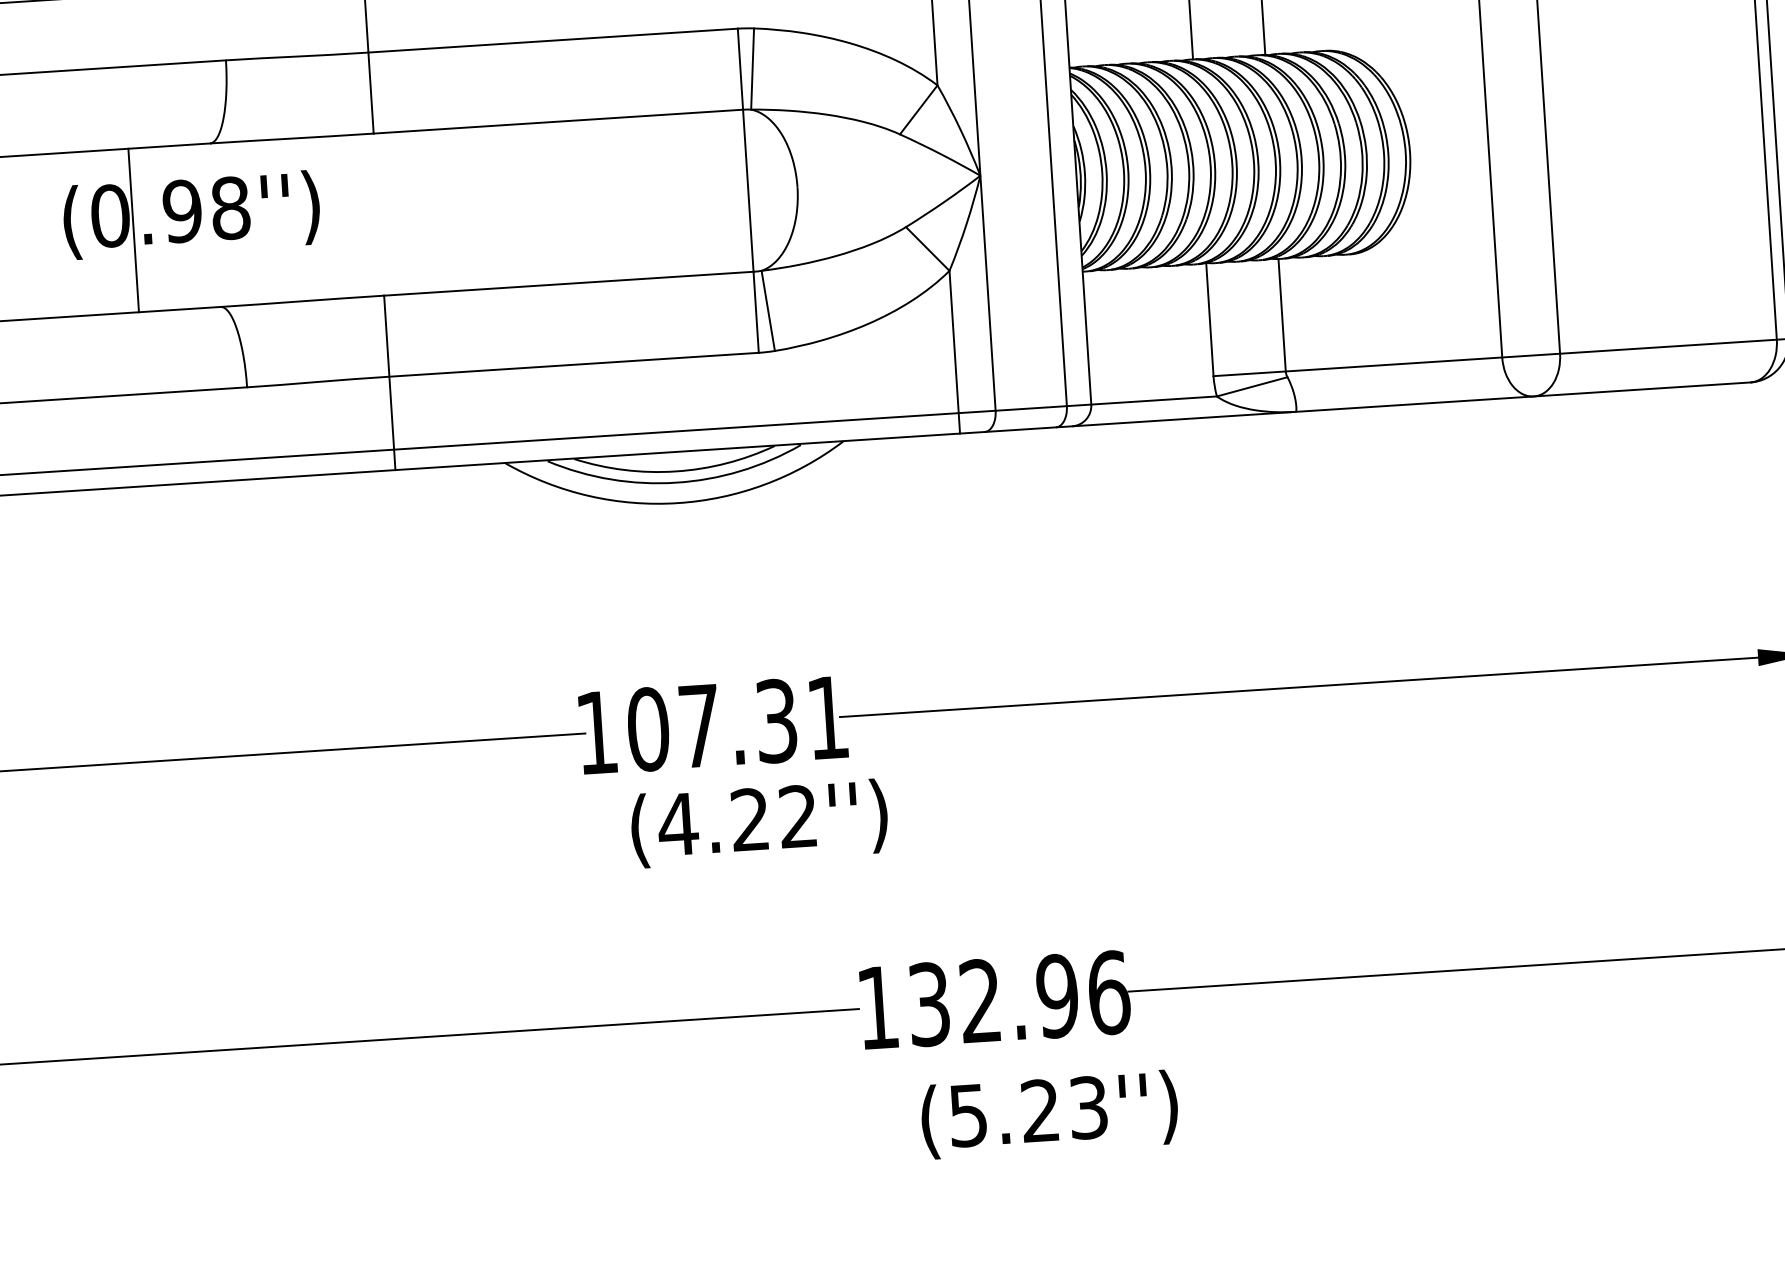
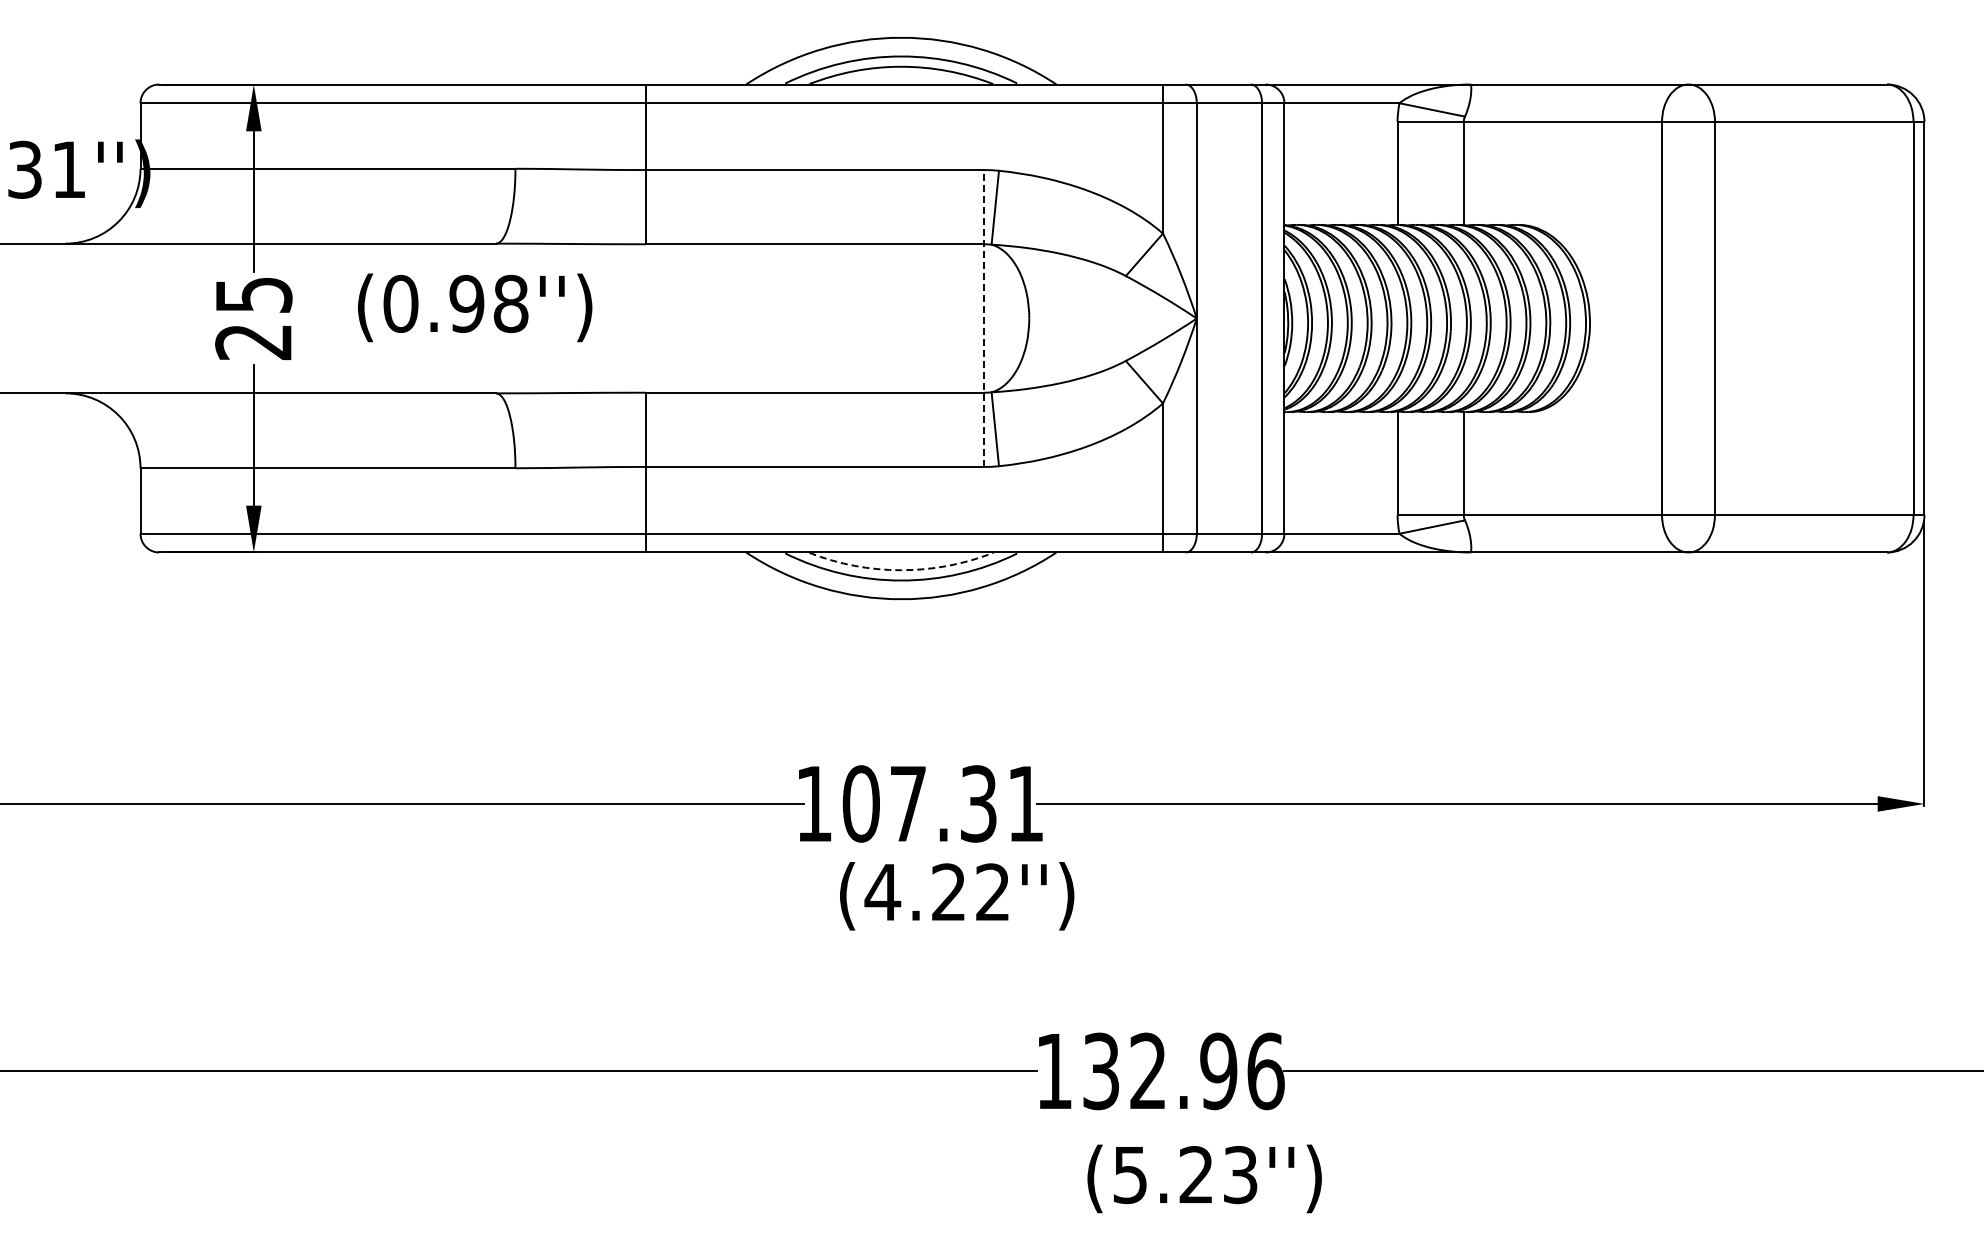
line: (748, 190) -> (984, 318), solid -> dashed
line: (133, 230) -> (421, 318), removed
arc: (675, 471) -> (901, 570), solid -> dashed

